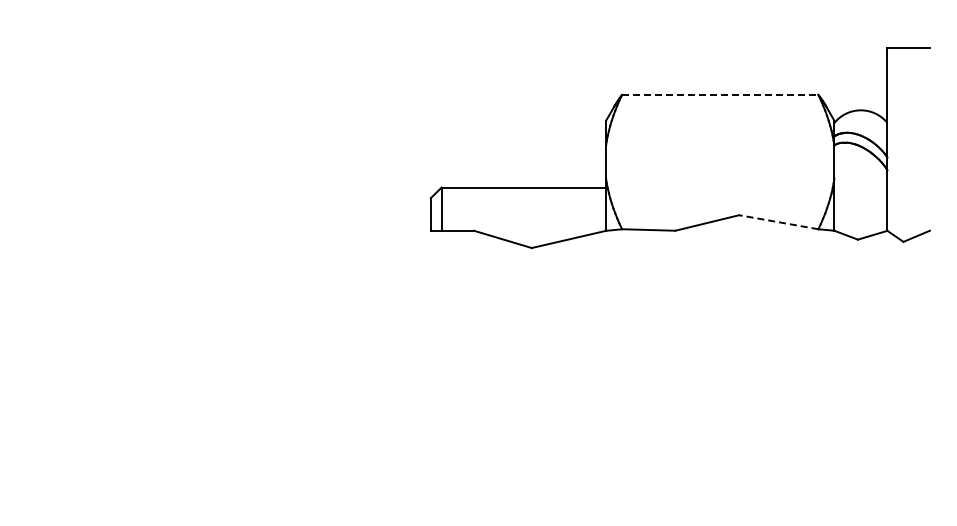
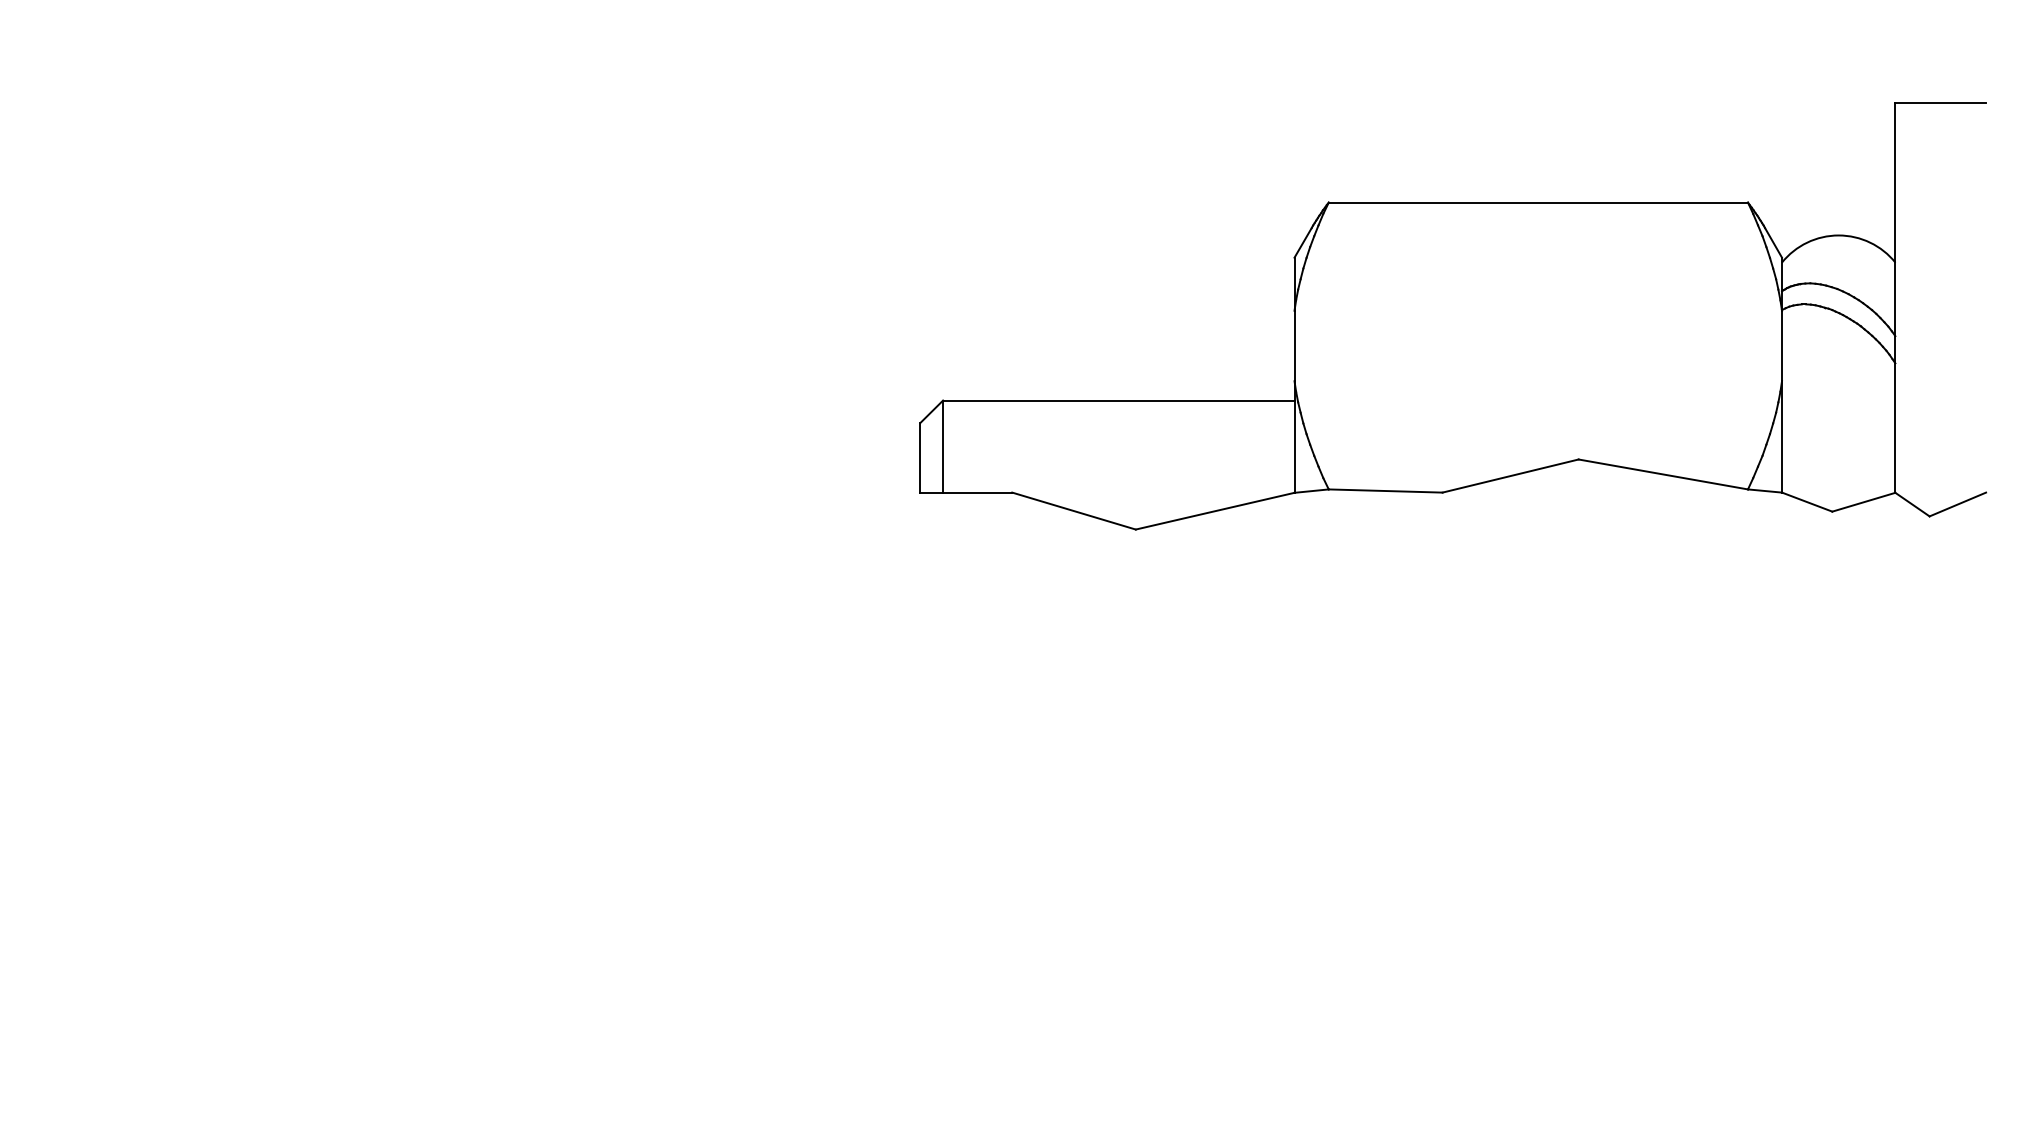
line: (720, 94) -> (1538, 201), dashed -> solid
line: (778, 222) -> (1662, 475), dashed -> solid

